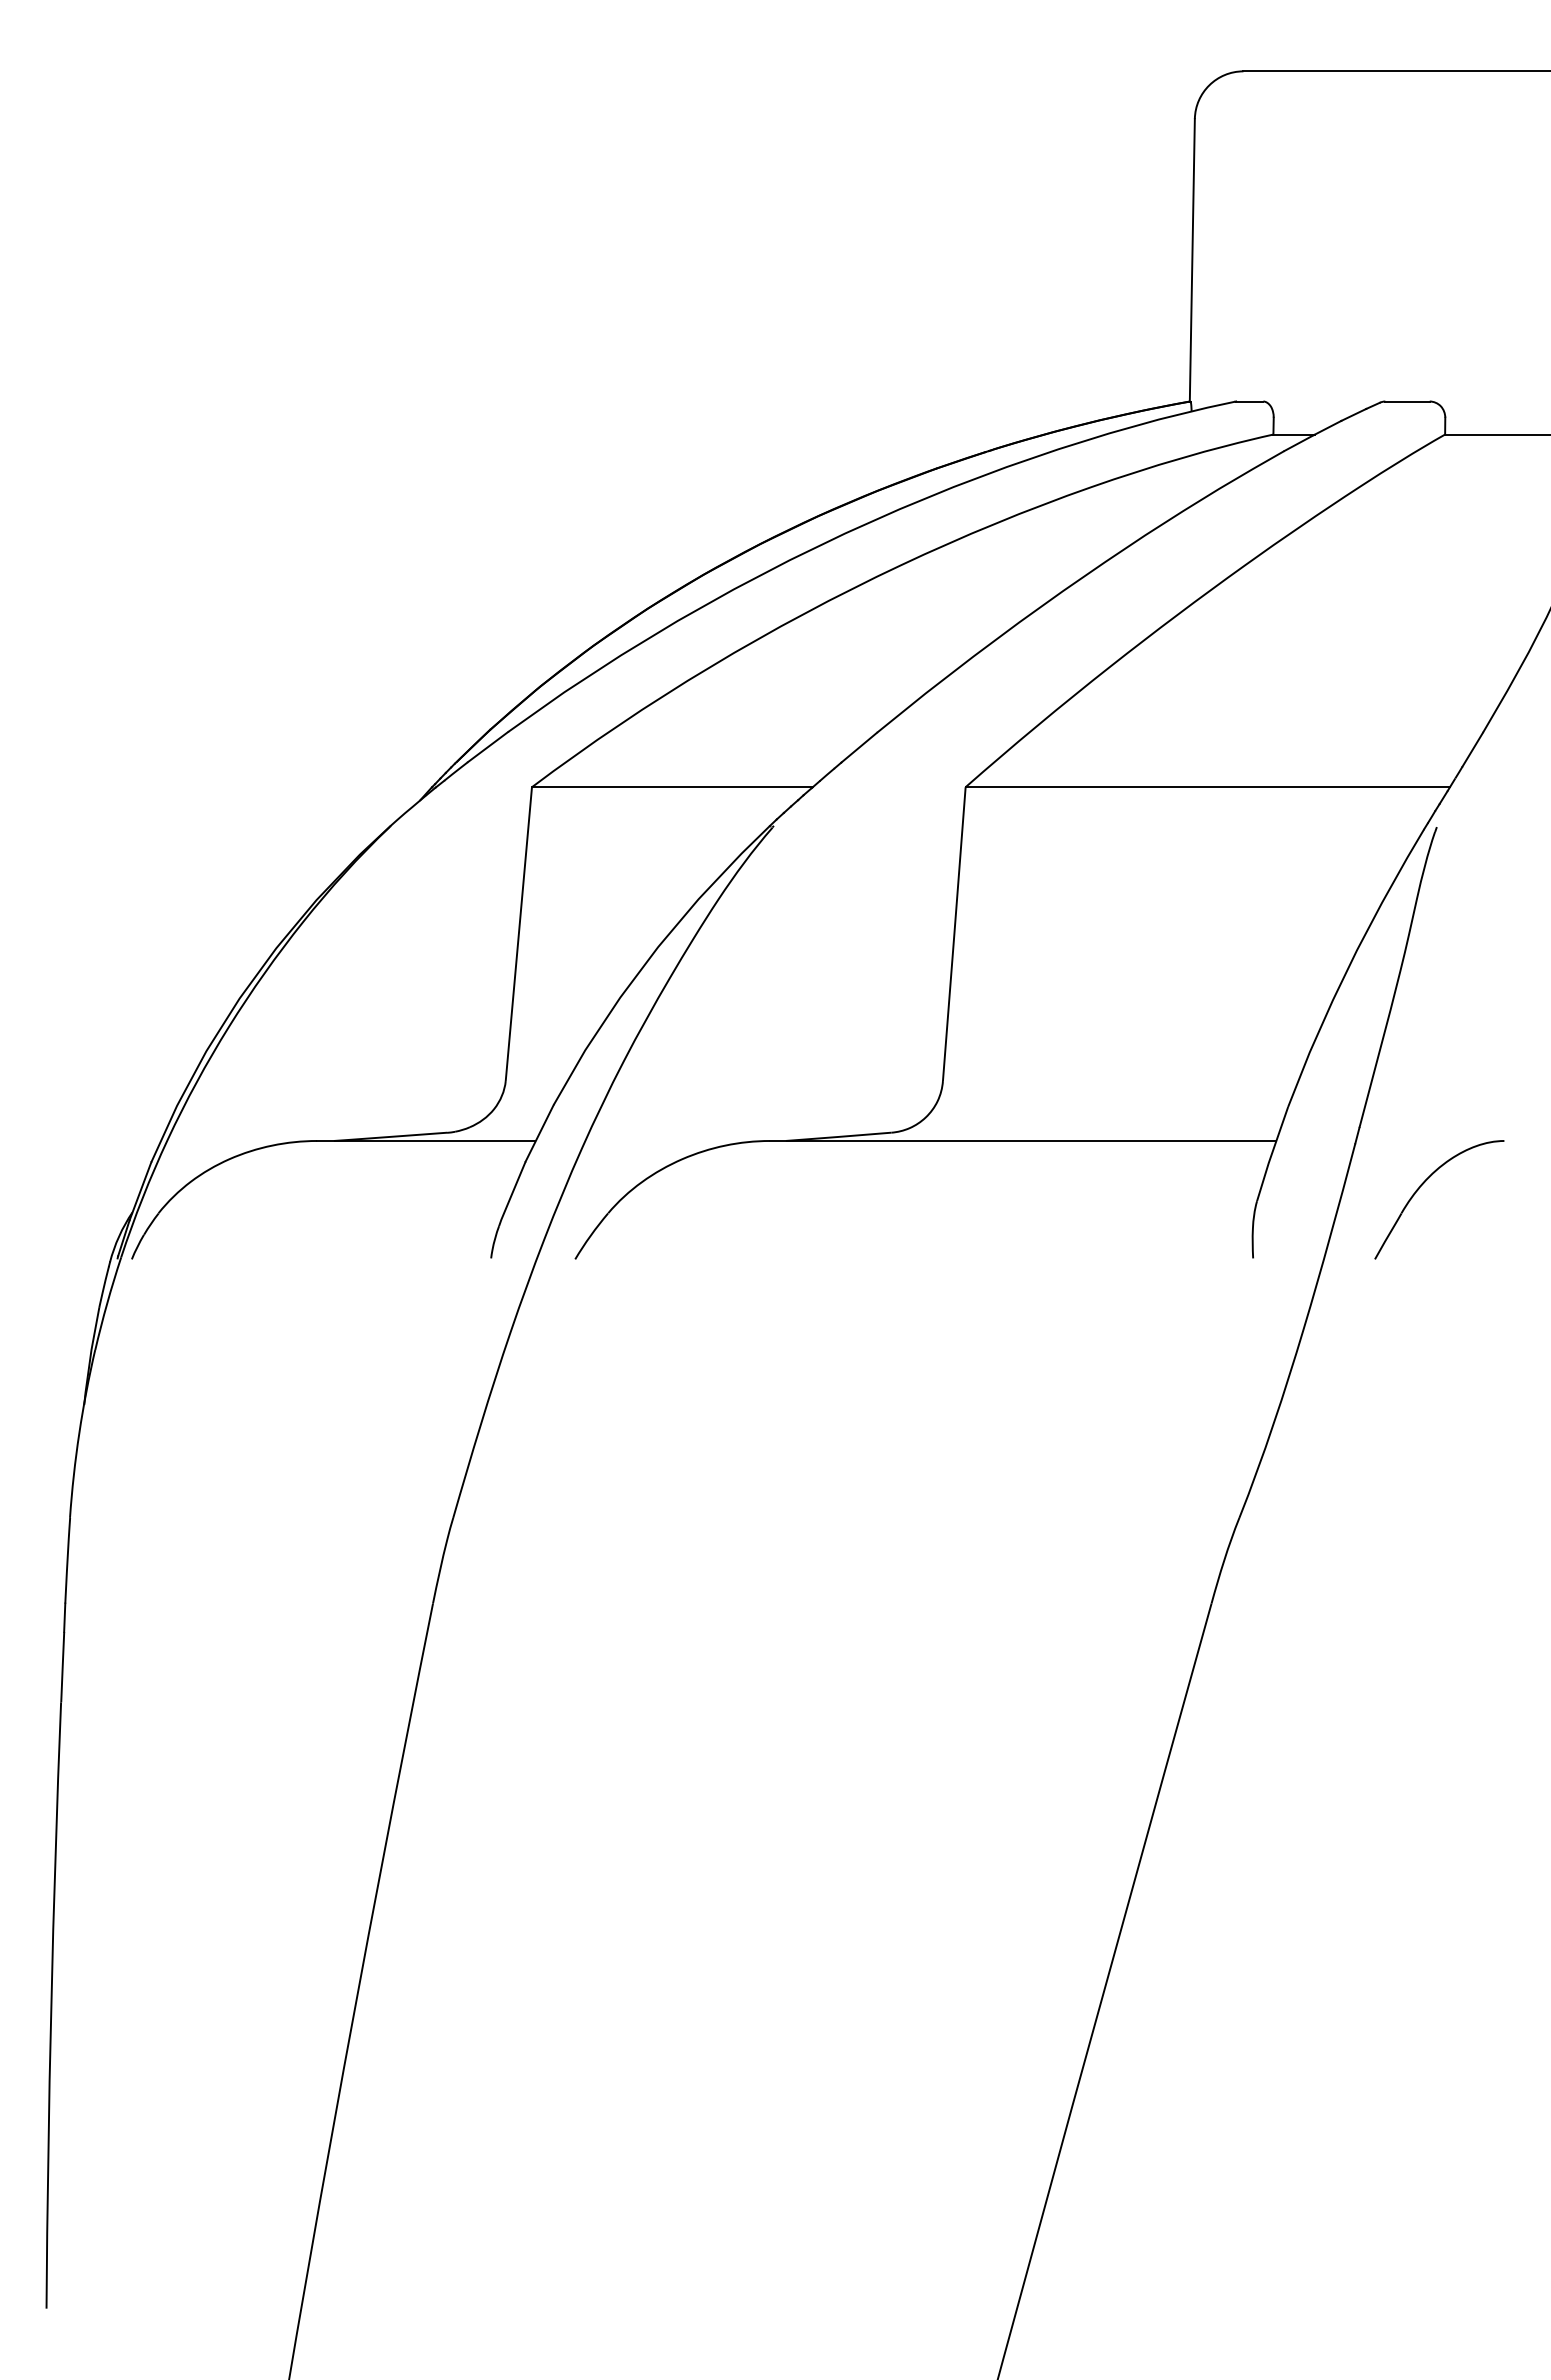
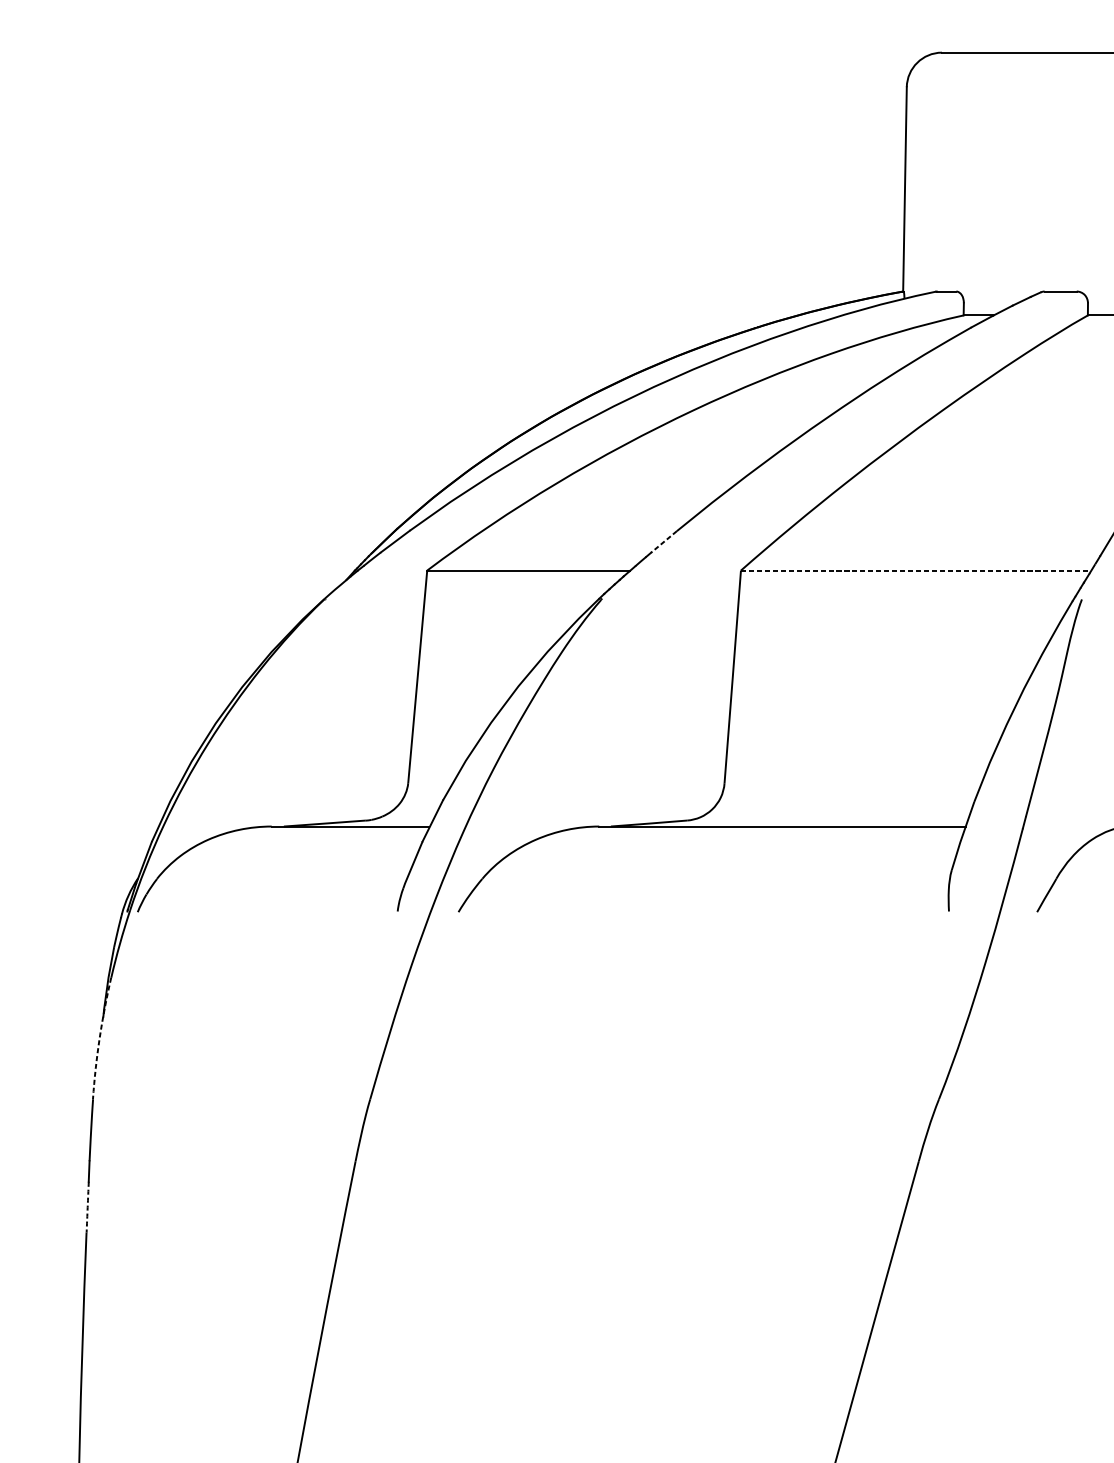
line: (858, 747) -> (663, 541), solid -> dashed
line: (1208, 787) -> (916, 570), solid -> dashed
arc: (79, 1433) -> (99, 1038), solid -> dashed
arc: (62, 1667) -> (87, 1207), solid -> dashed

